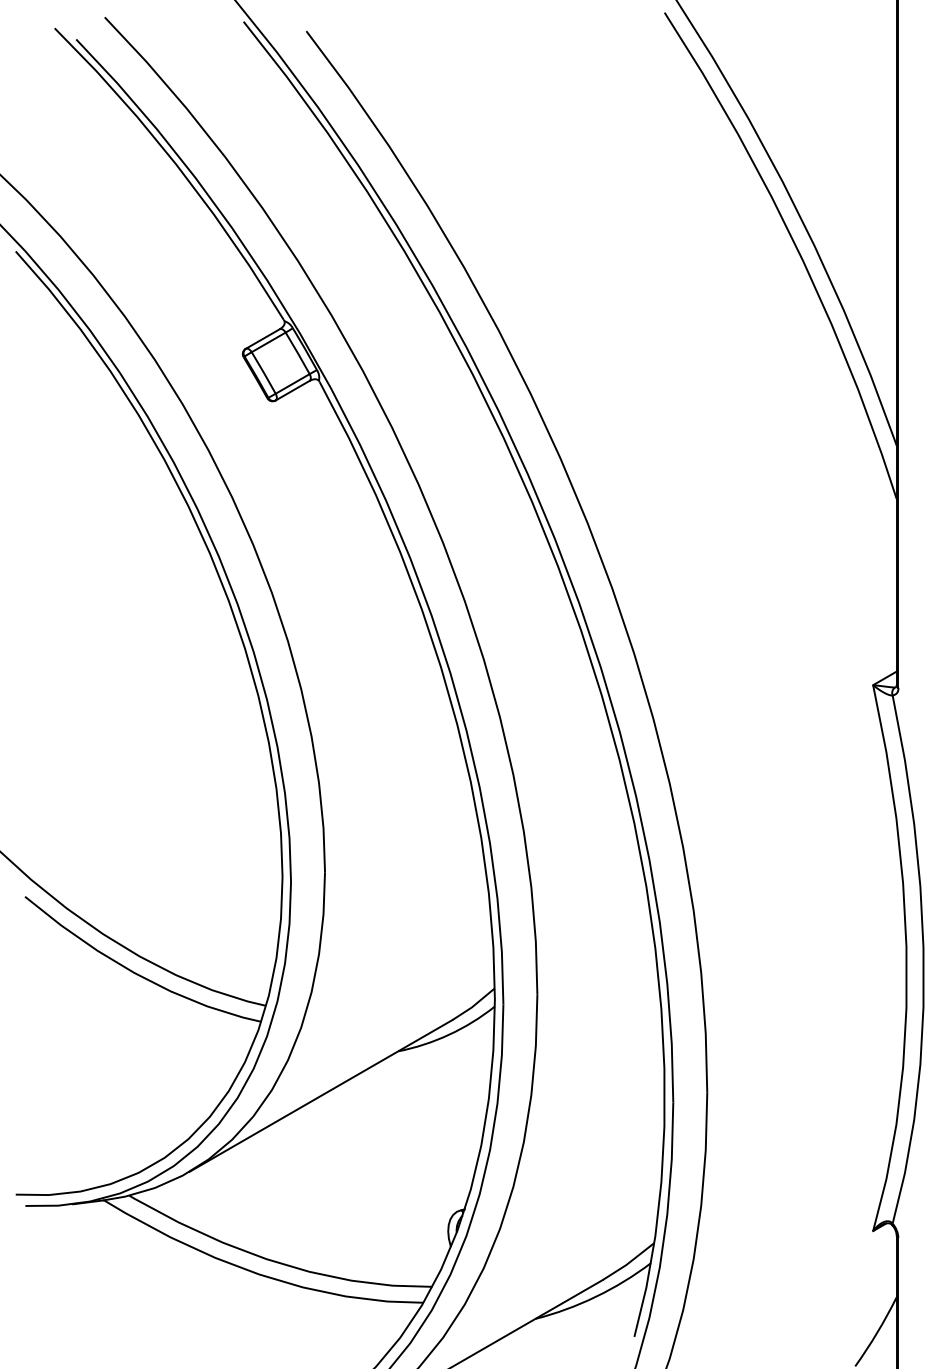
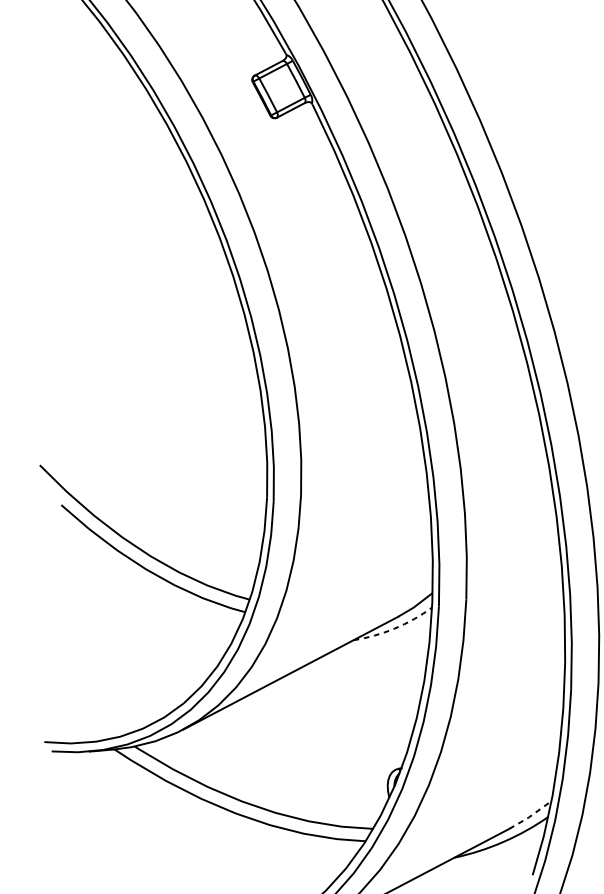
arc: (449, 1034) -> (395, 628), solid -> dashed
line: (629, 1262) -> (531, 815), solid -> dashed

